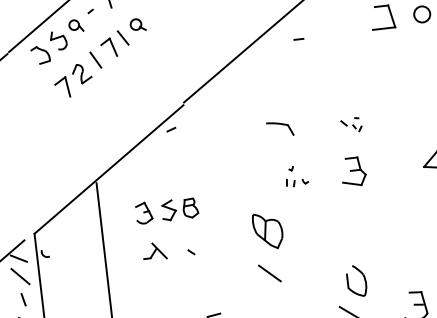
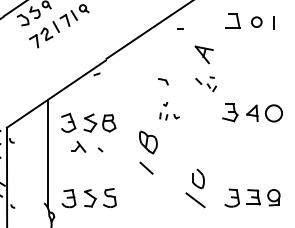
part: (341, 77) -> (203, 54), added
part: (351, 125) -> (206, 84), size x1.67
part: (281, 128) -> (163, 81), size x0.62
part: (353, 171) -> (230, 112), moved
part: (296, 176) -> (169, 111), size x1.43
part: (166, 209) -> (88, 122), size x1.43

